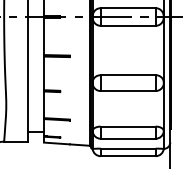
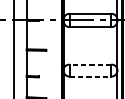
line: (128, 75) -> (90, 64), solid -> dashed
line: (128, 91) -> (90, 76), solid -> dashed

